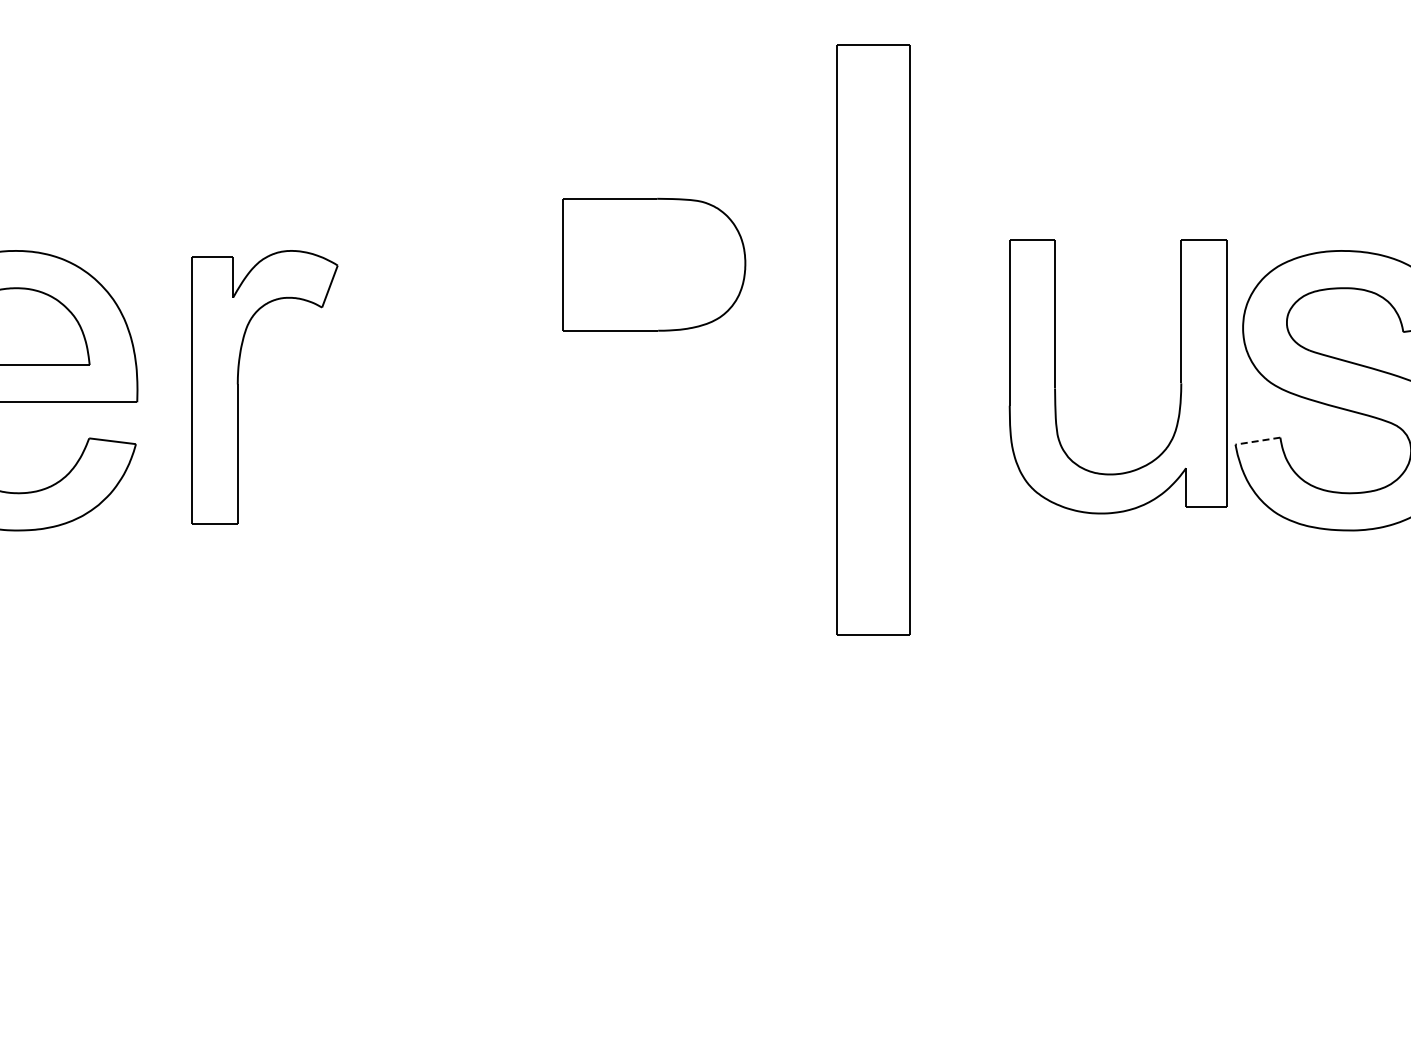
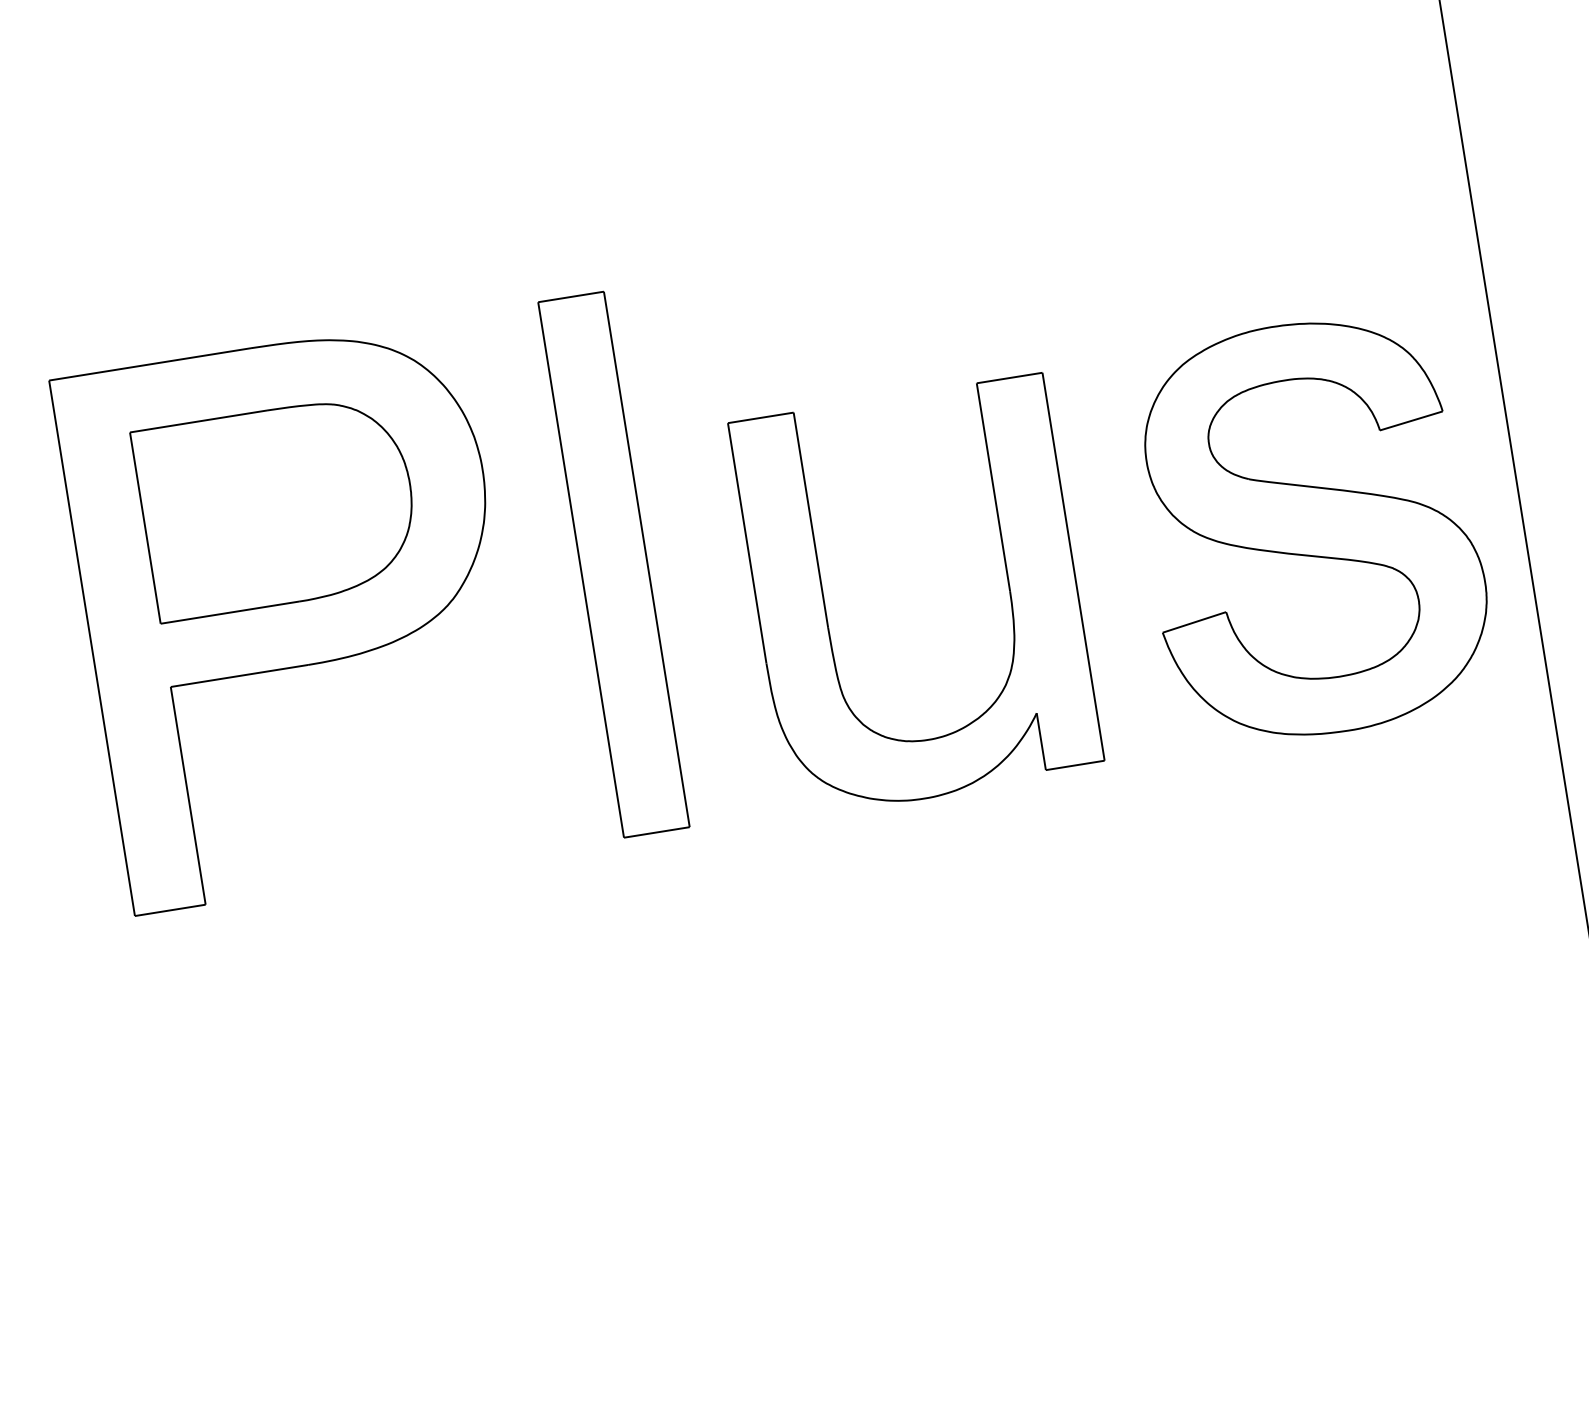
part: (654, 339) -> (295, 615), added
part: (873, 339) -> (613, 564), size x0.62
part: (1055, 376) -> (826, 610), moved
line: (1257, 441) -> (1193, 623), dashed -> solid

